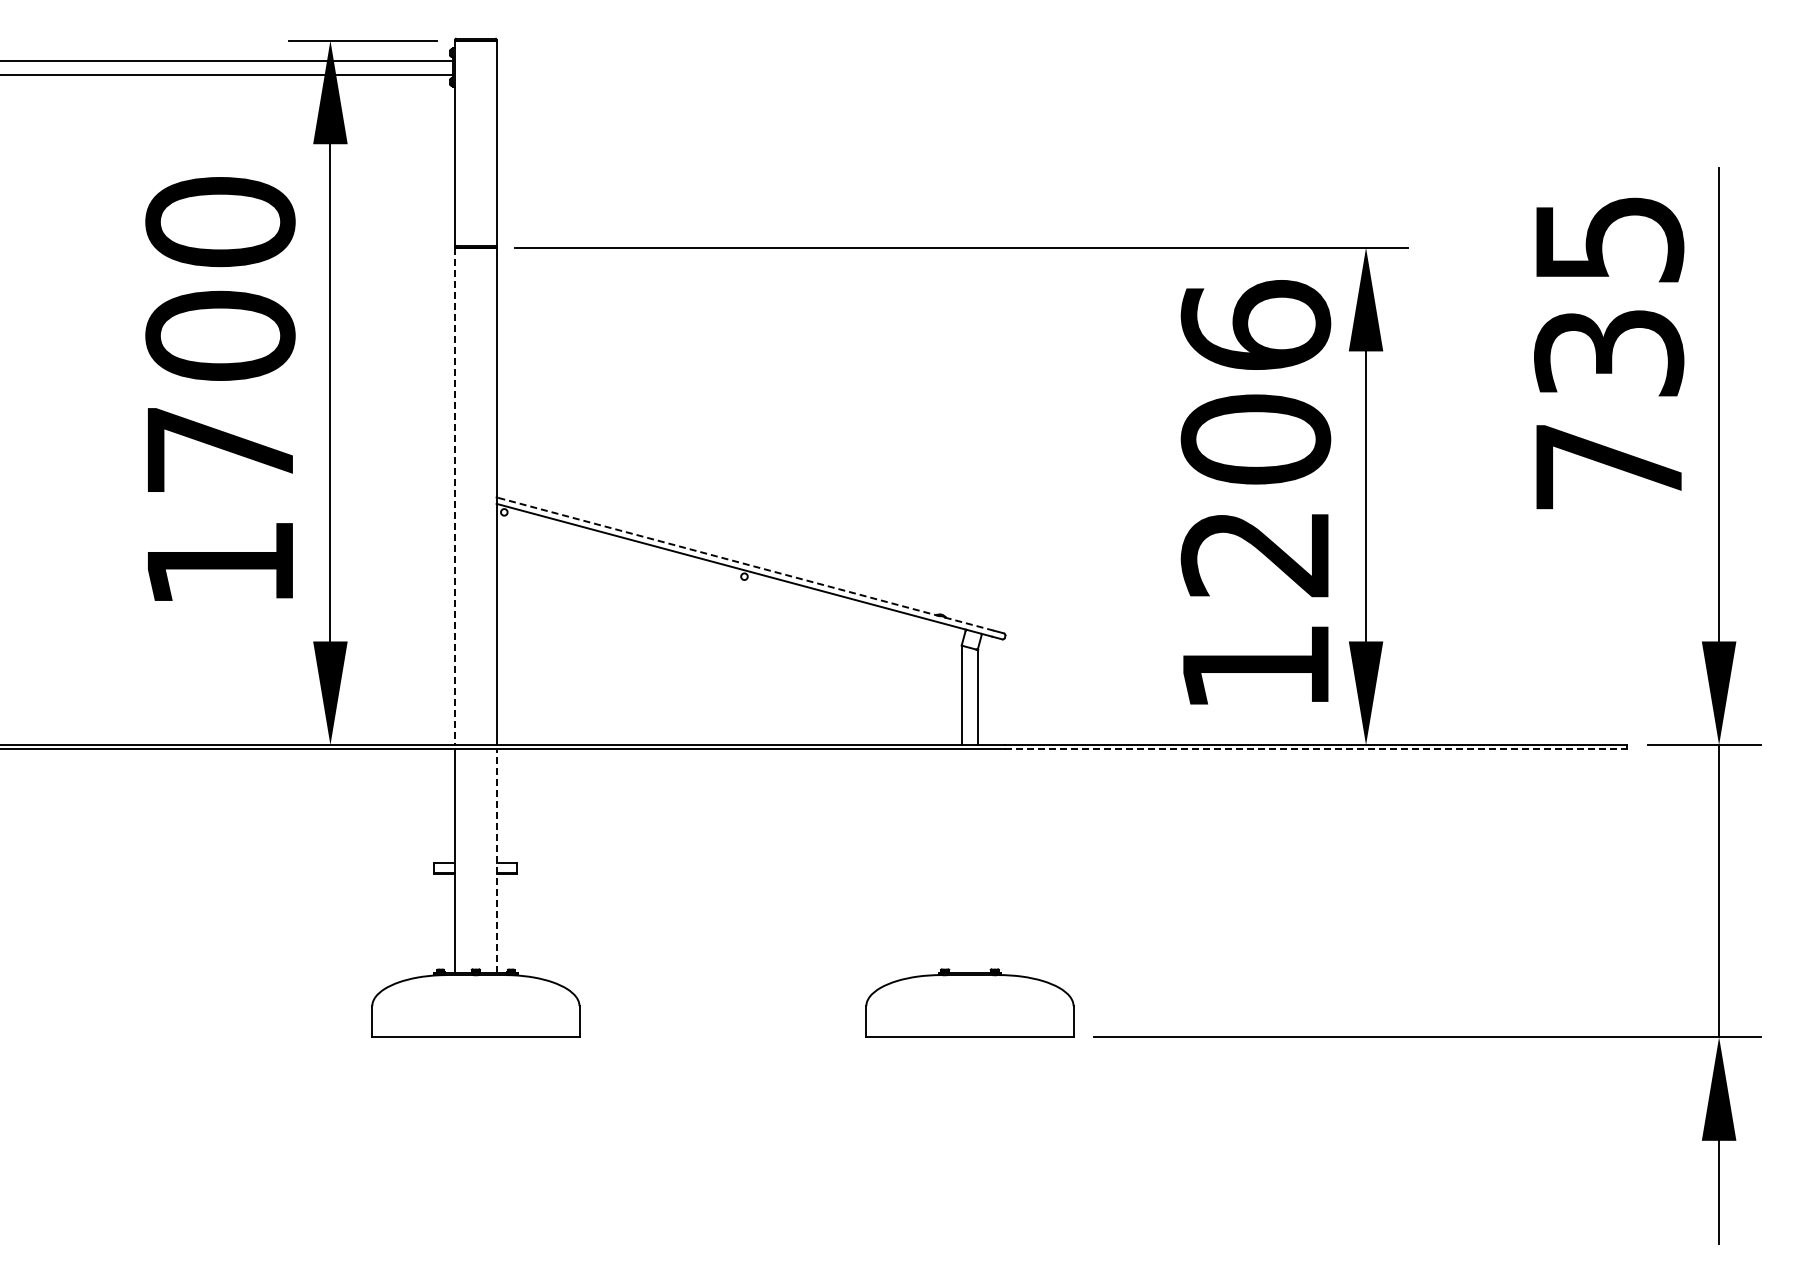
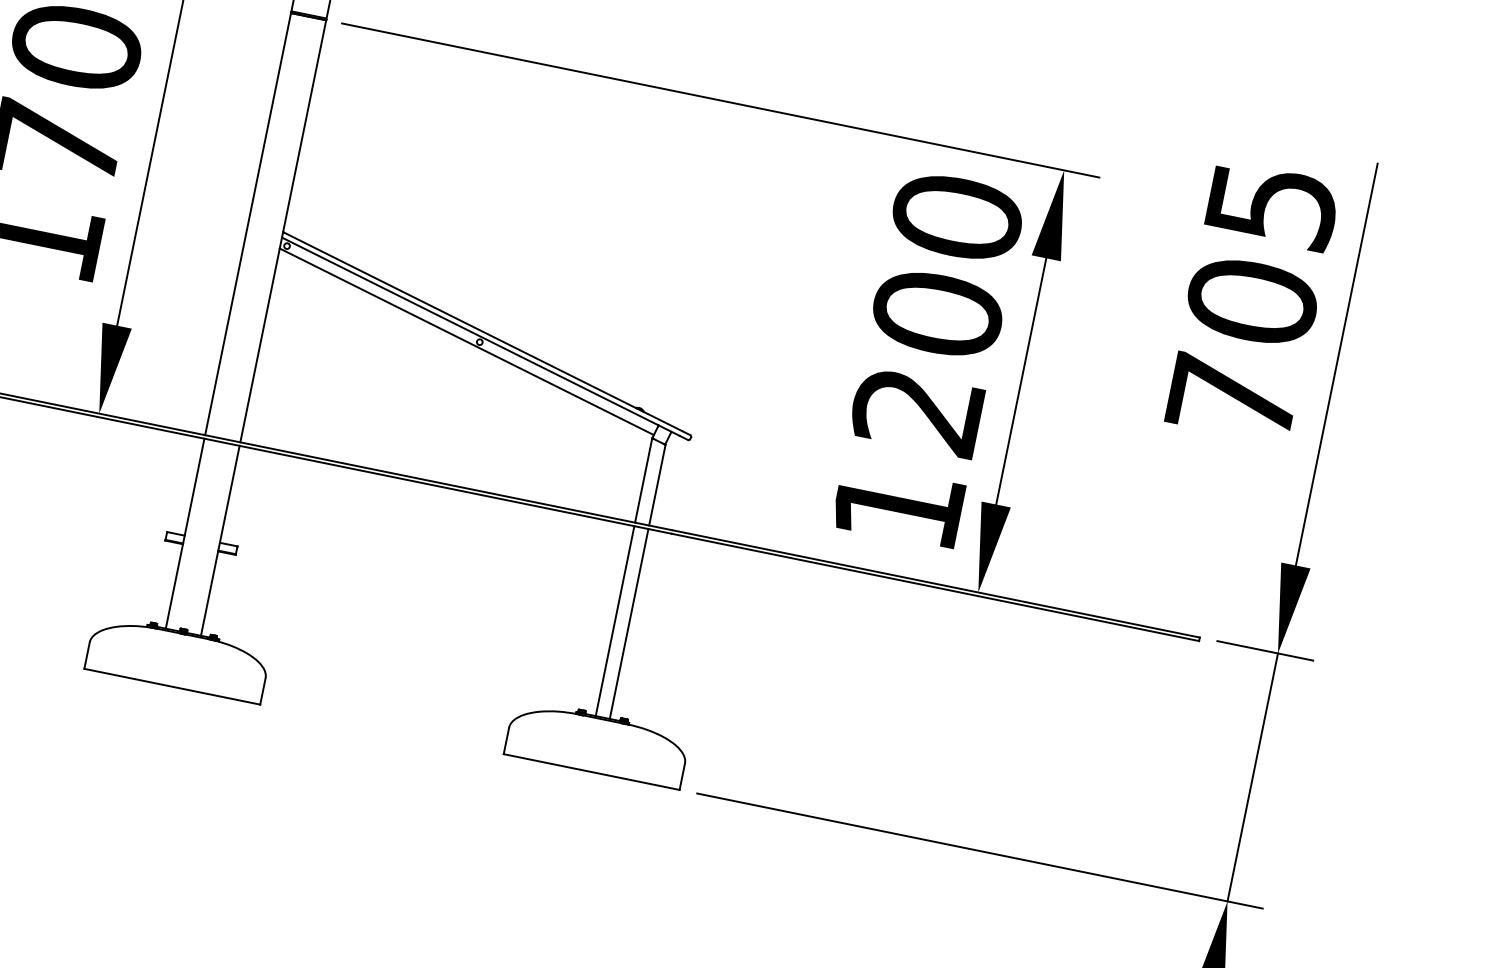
text: (1255, 325) -> (956, 217), 1206 -> 1200
text: (1609, 353) -> (1252, 302), 735 -> 705
line: (455, 496) -> (248, 224), dashed -> solid
line: (745, 564) -> (482, 332), dashed -> solid
line: (729, 578) -> (466, 341), added
line: (1316, 749) -> (935, 587), dashed -> solid
line: (496, 861) -> (220, 541), dashed -> solid
line: (961, 861) -> (614, 621), added
line: (978, 861) -> (629, 624), added

